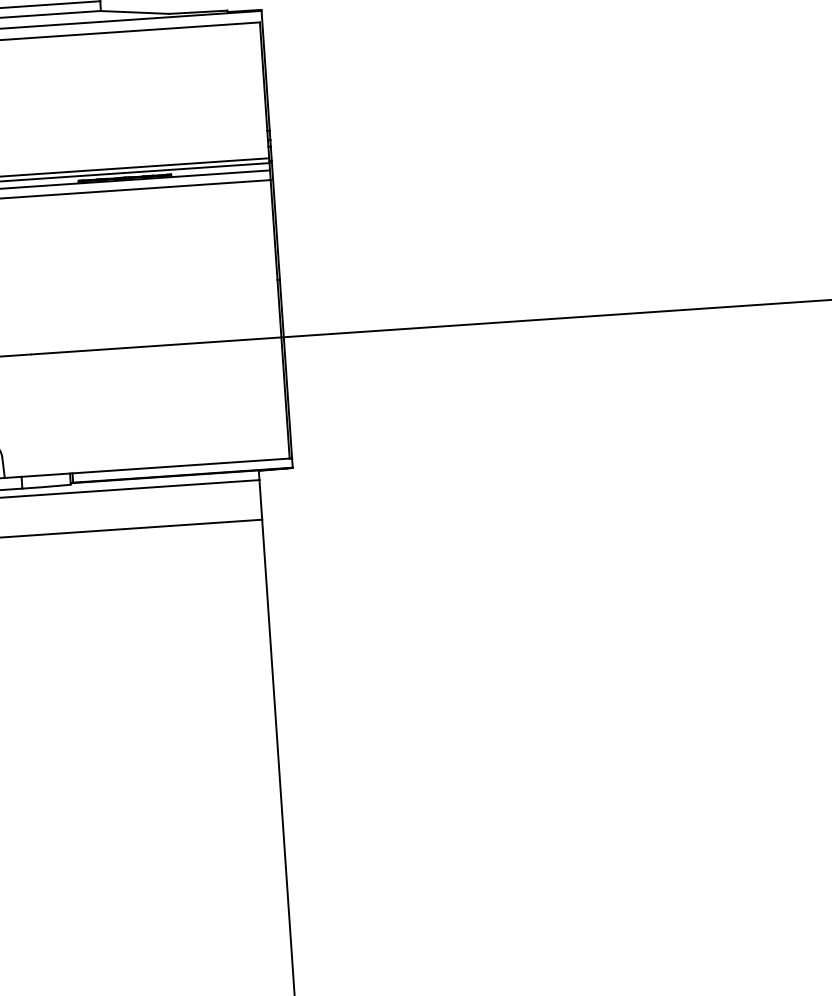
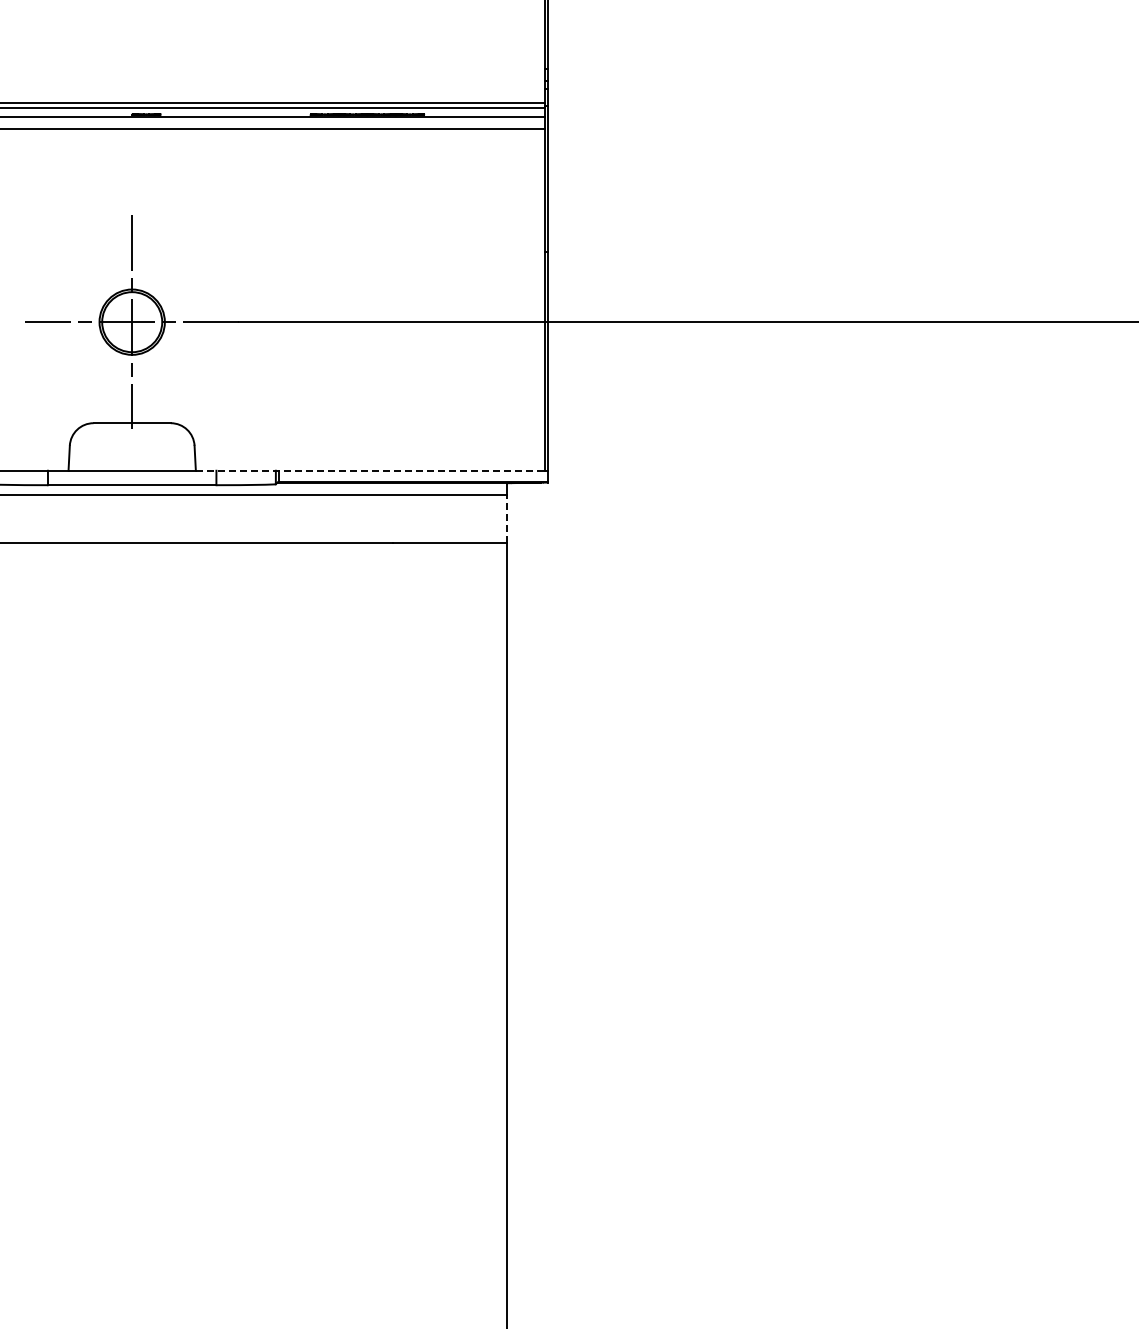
line: (147, 468) -> (370, 470), solid -> dashed
line: (260, 499) -> (506, 518), solid -> dashed

